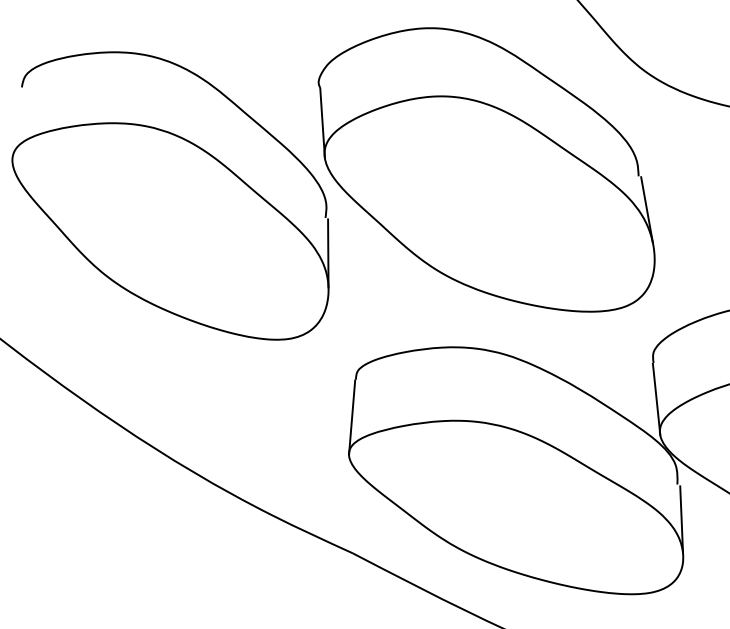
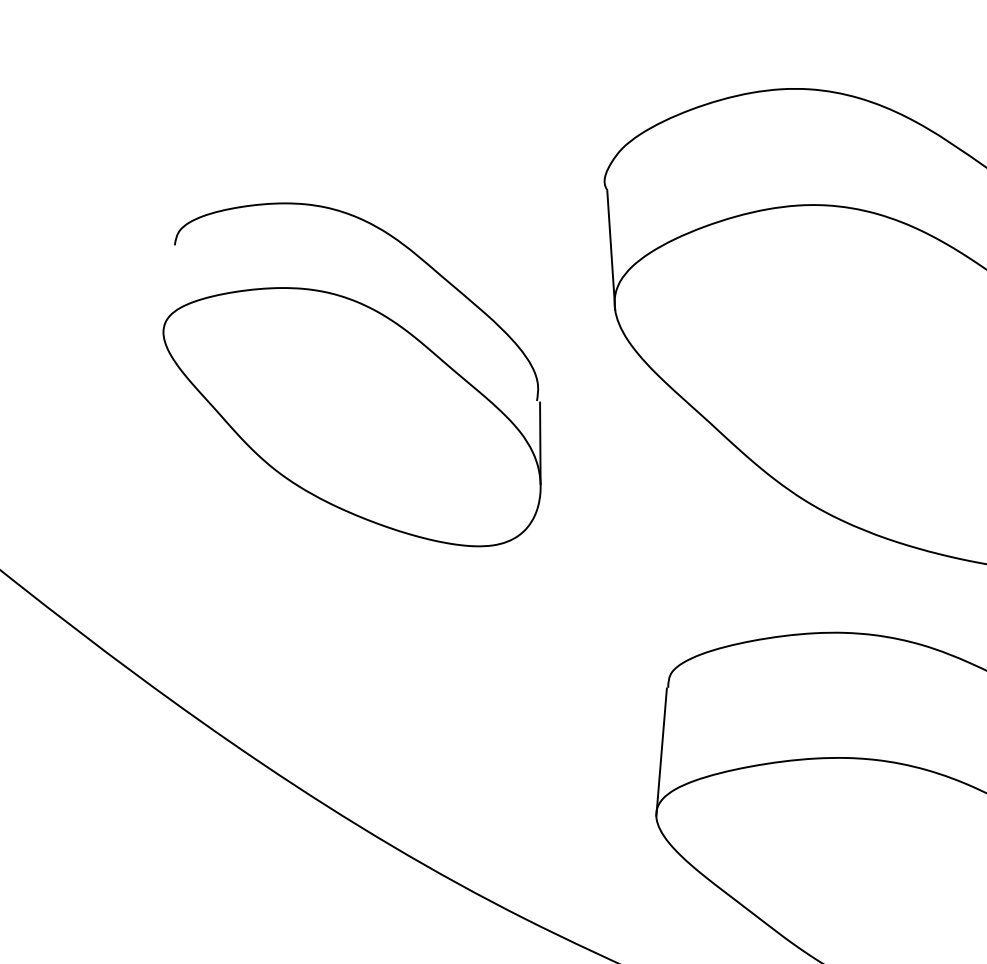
part: (170, 195) -> (352, 373), size x0.7

